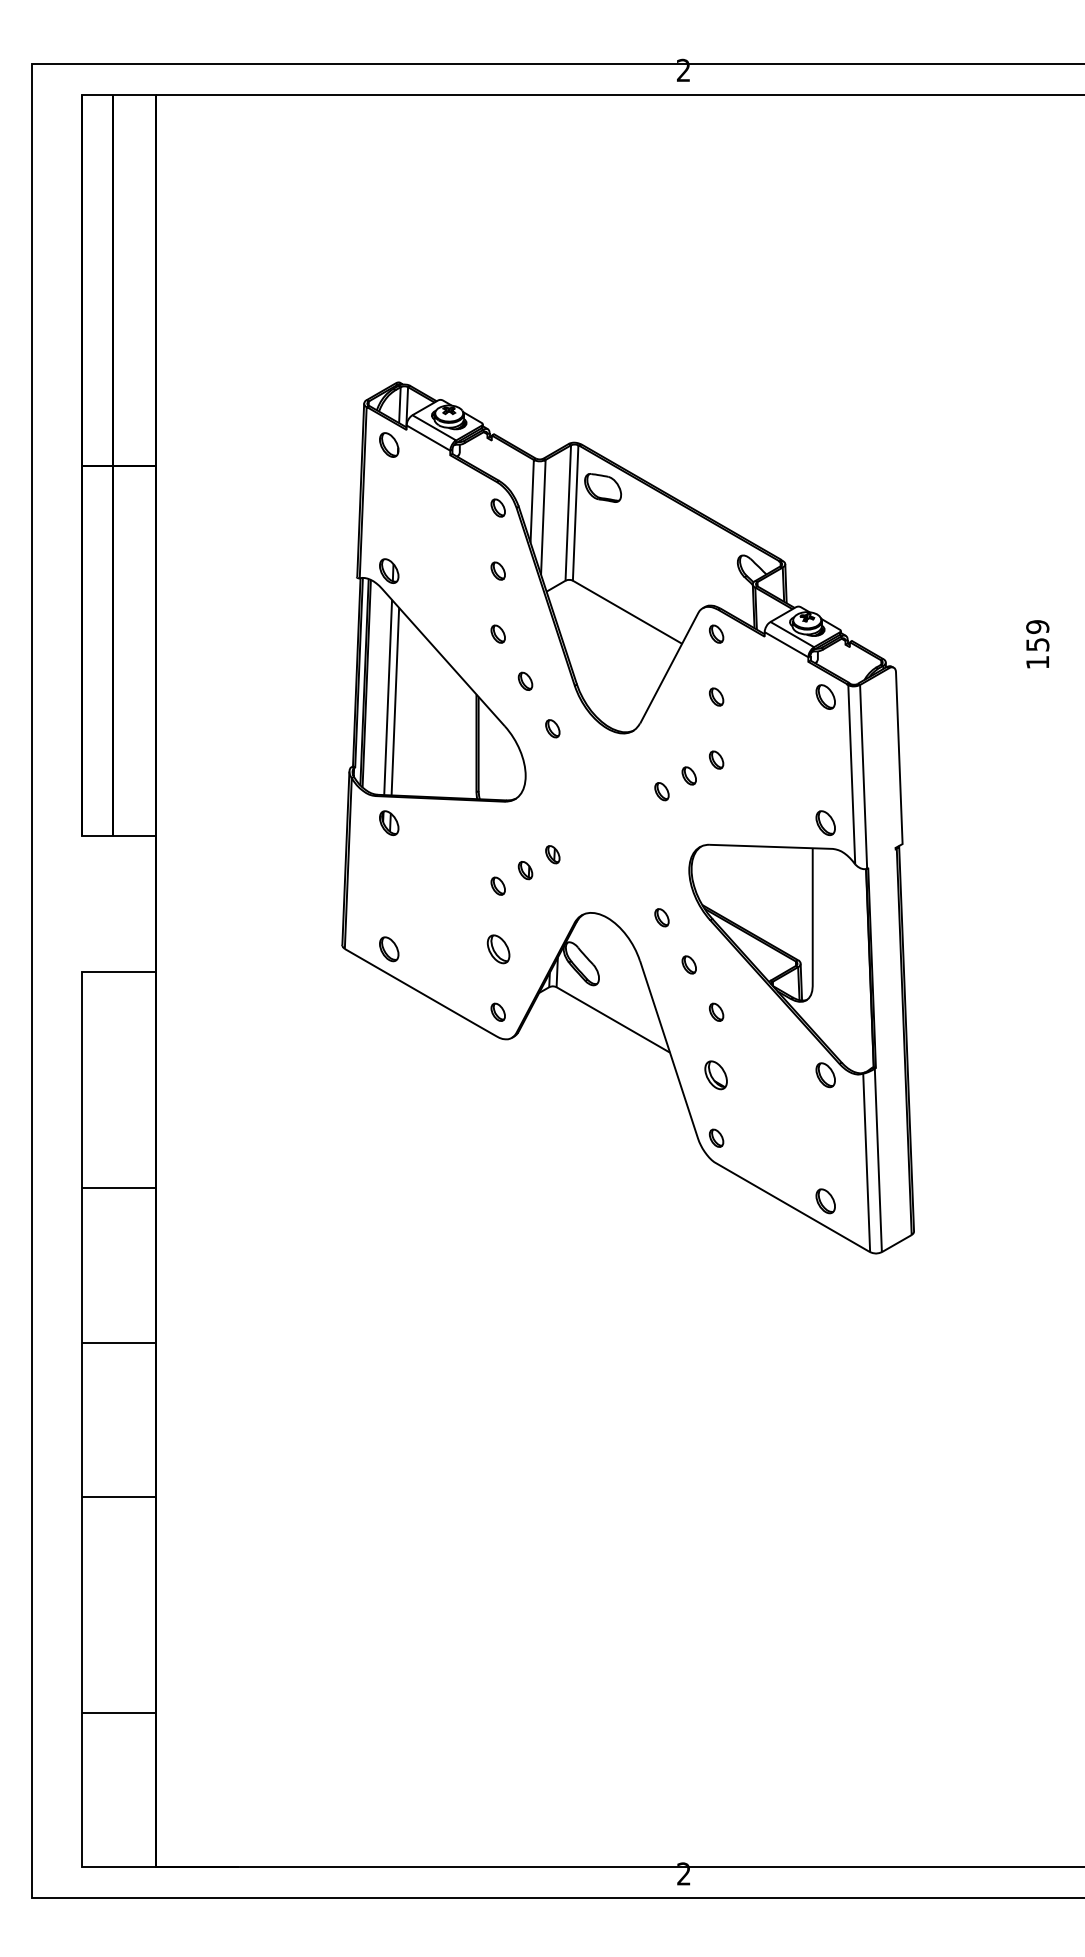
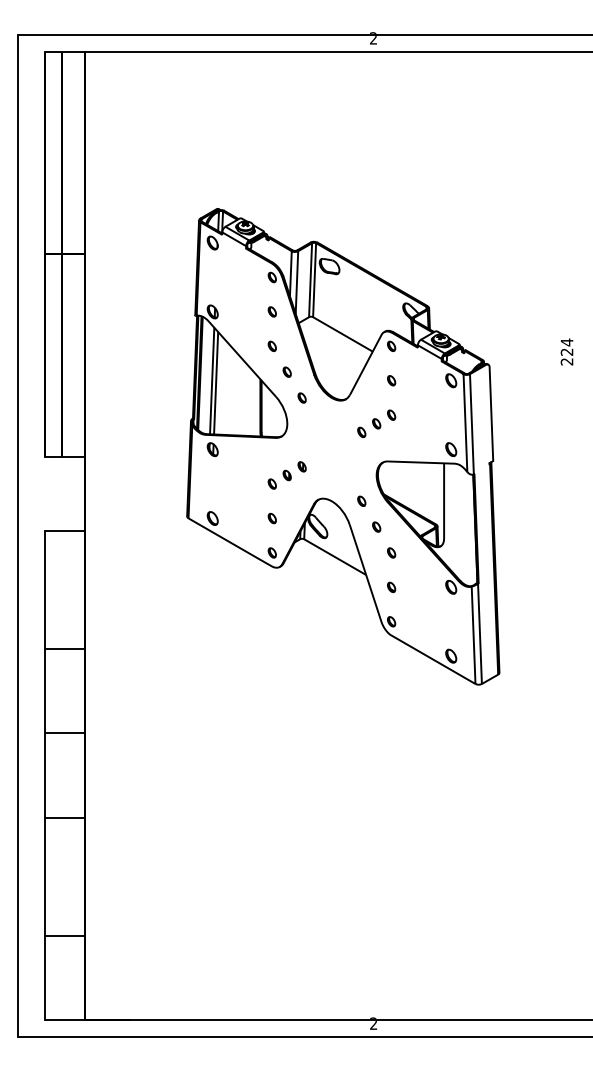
text: (1036, 643) -> (566, 351), 159 -> 224
part: (496, 949) -> (271, 518), size x0.62
part: (716, 1075) -> (391, 587), size x0.62

